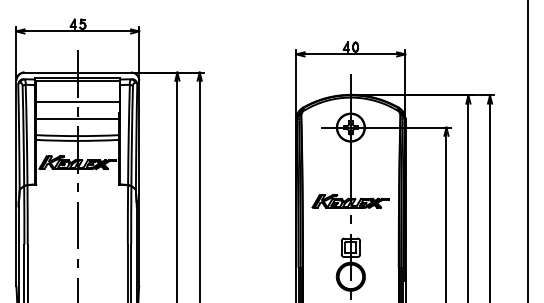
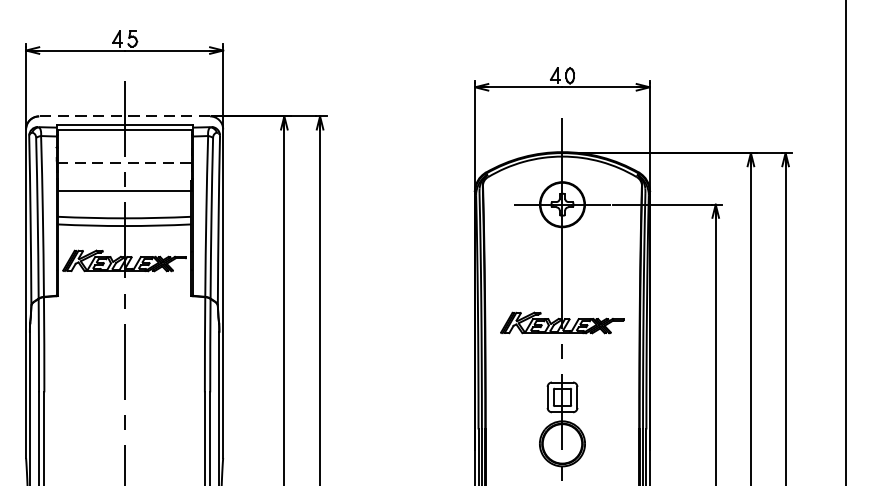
line: (77, 72) -> (124, 116), solid -> dashed
line: (77, 101) -> (124, 162), solid -> dashed

